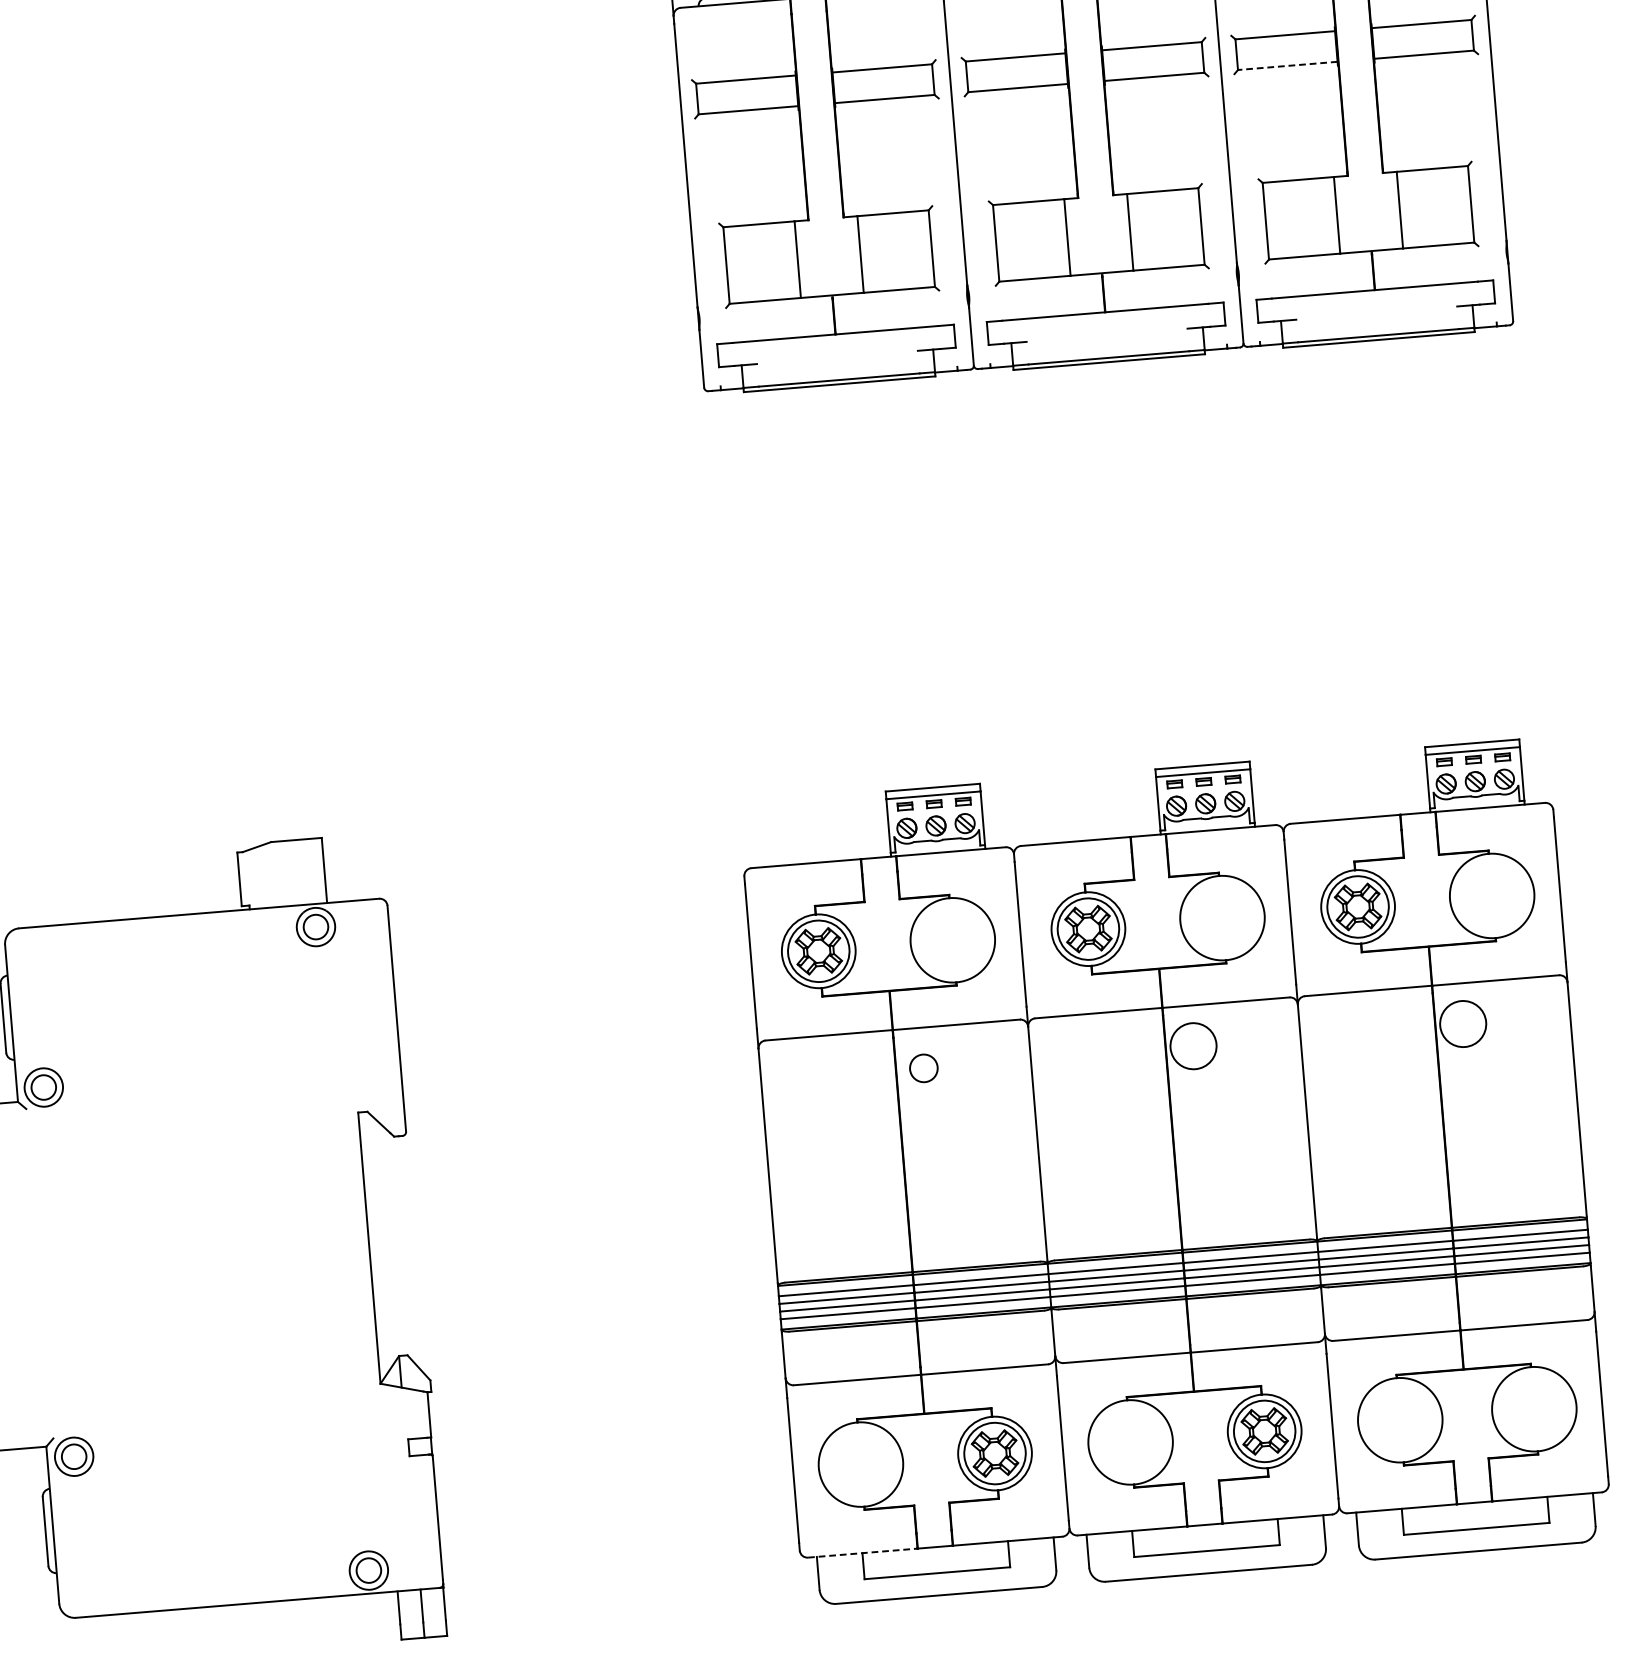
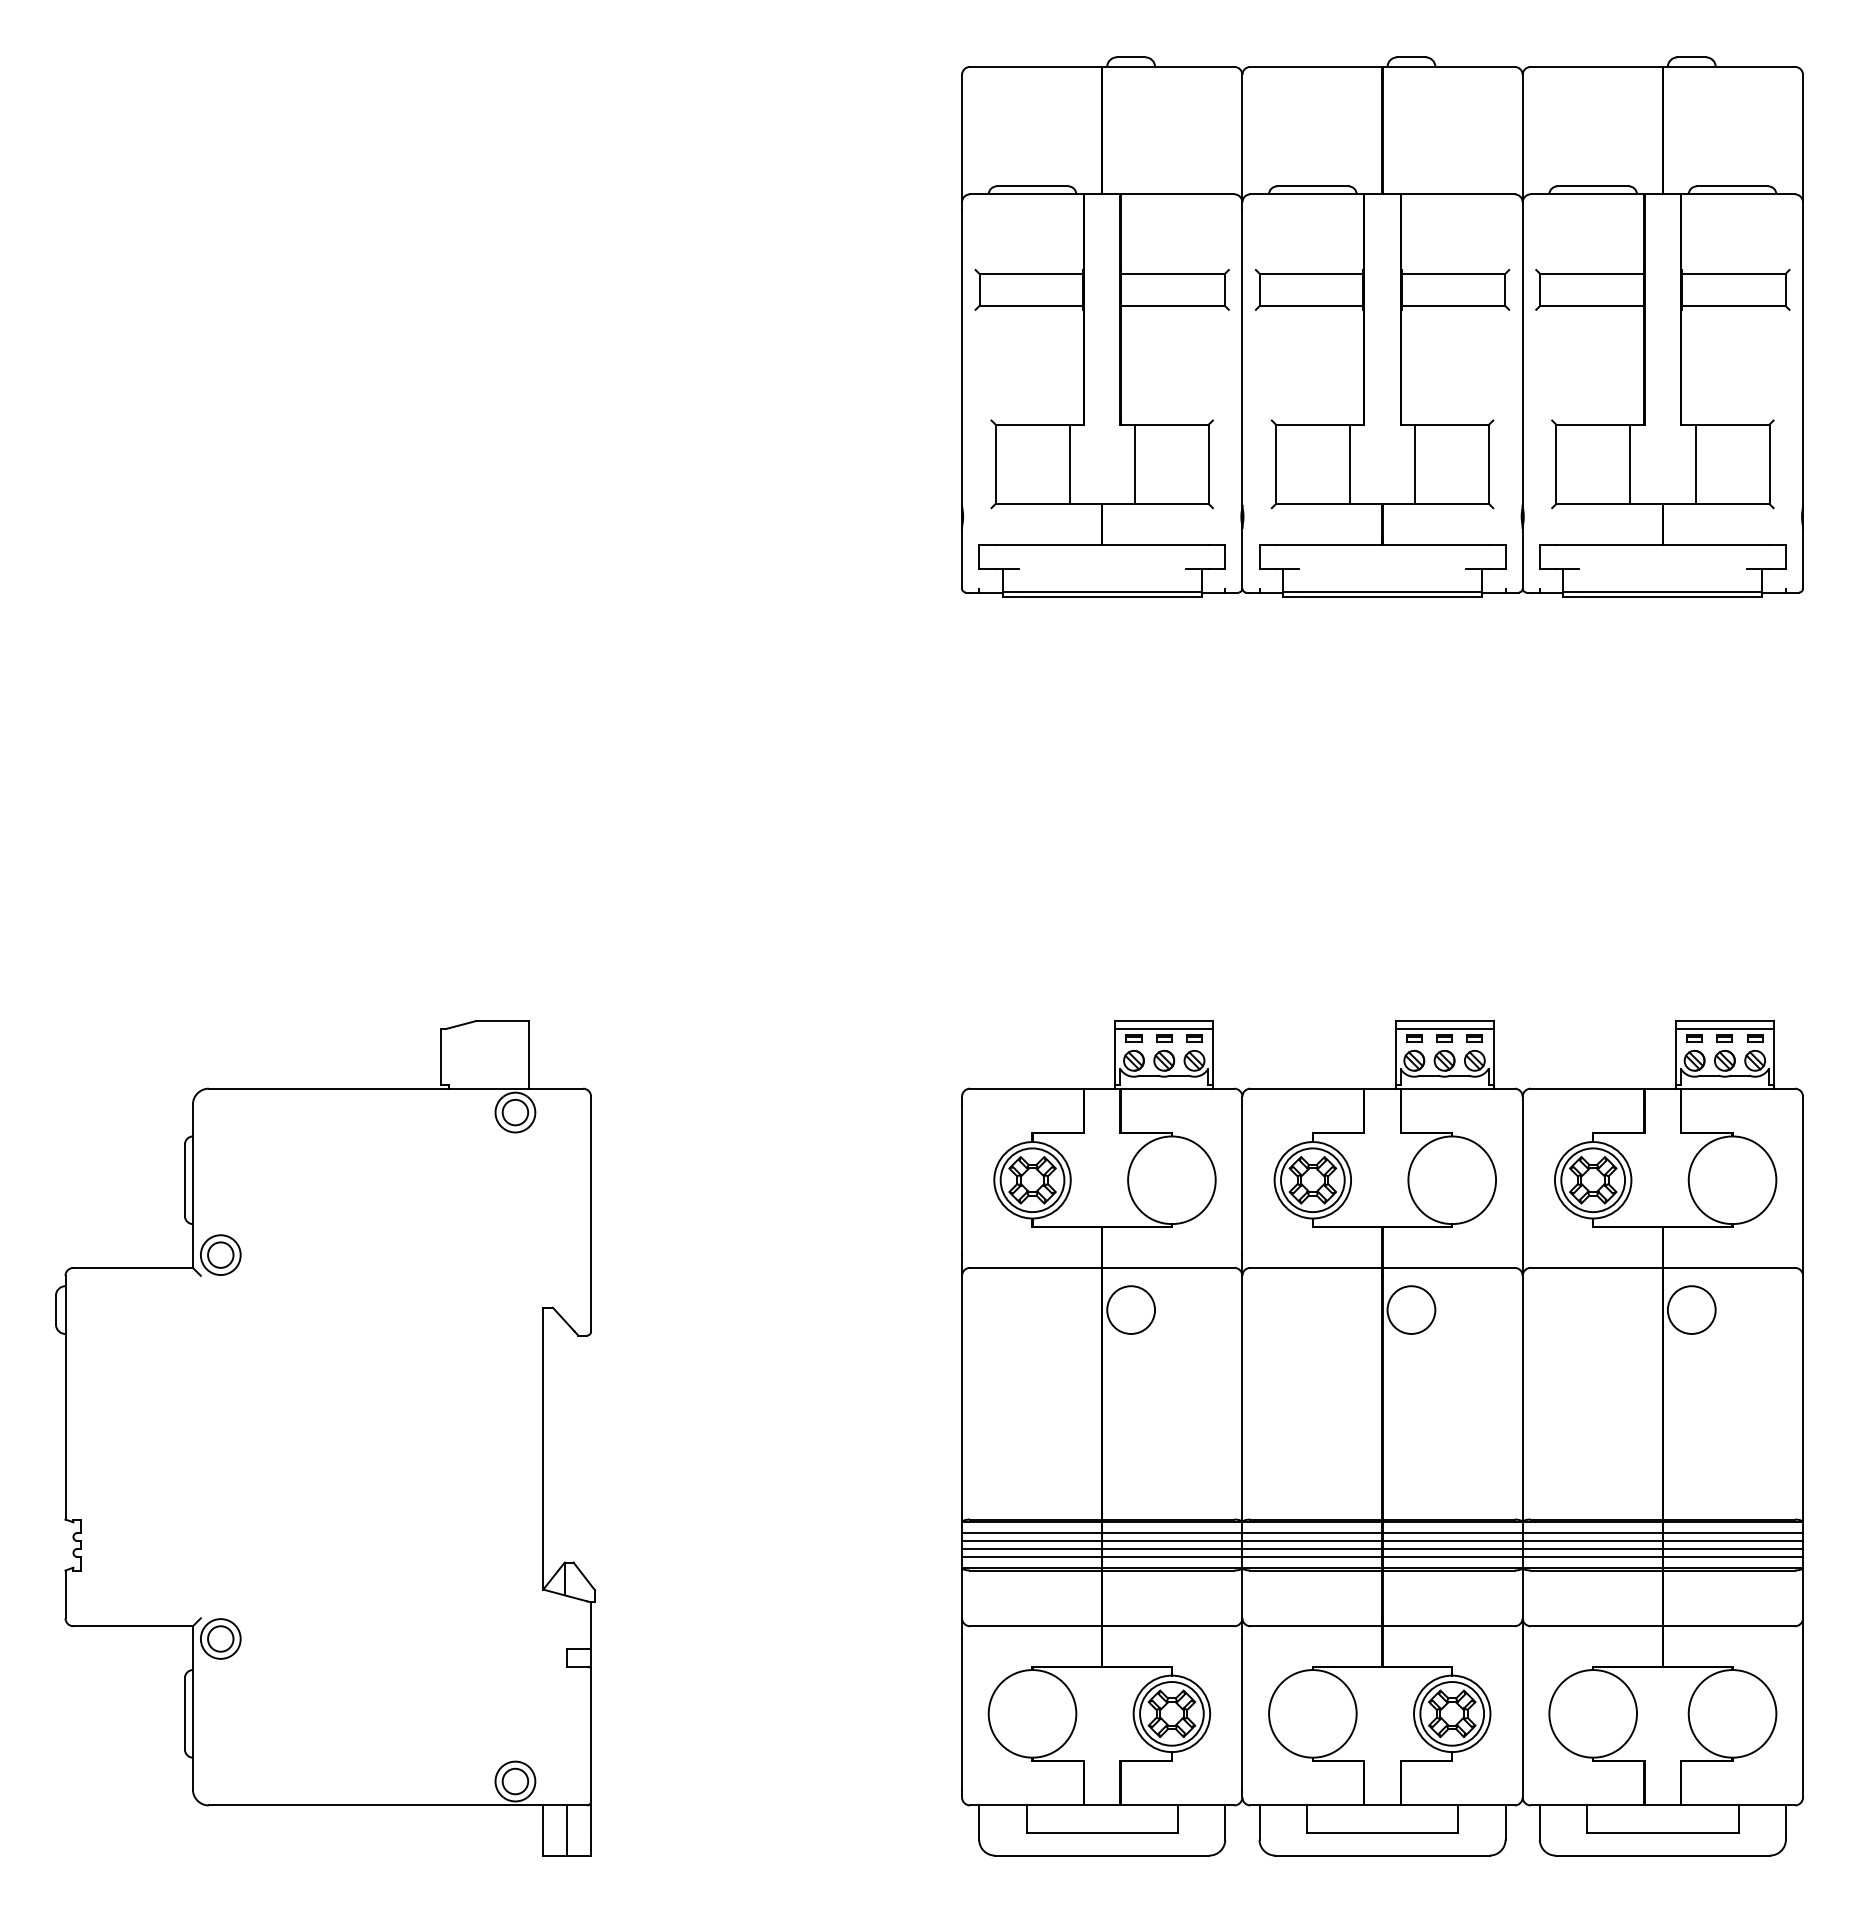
line: (1288, 65) -> (1592, 305), dashed -> solid
circle: (924, 1067) -> (1131, 1309), size x1.67
line: (862, 1553) -> (1026, 1805), dashed -> solid

